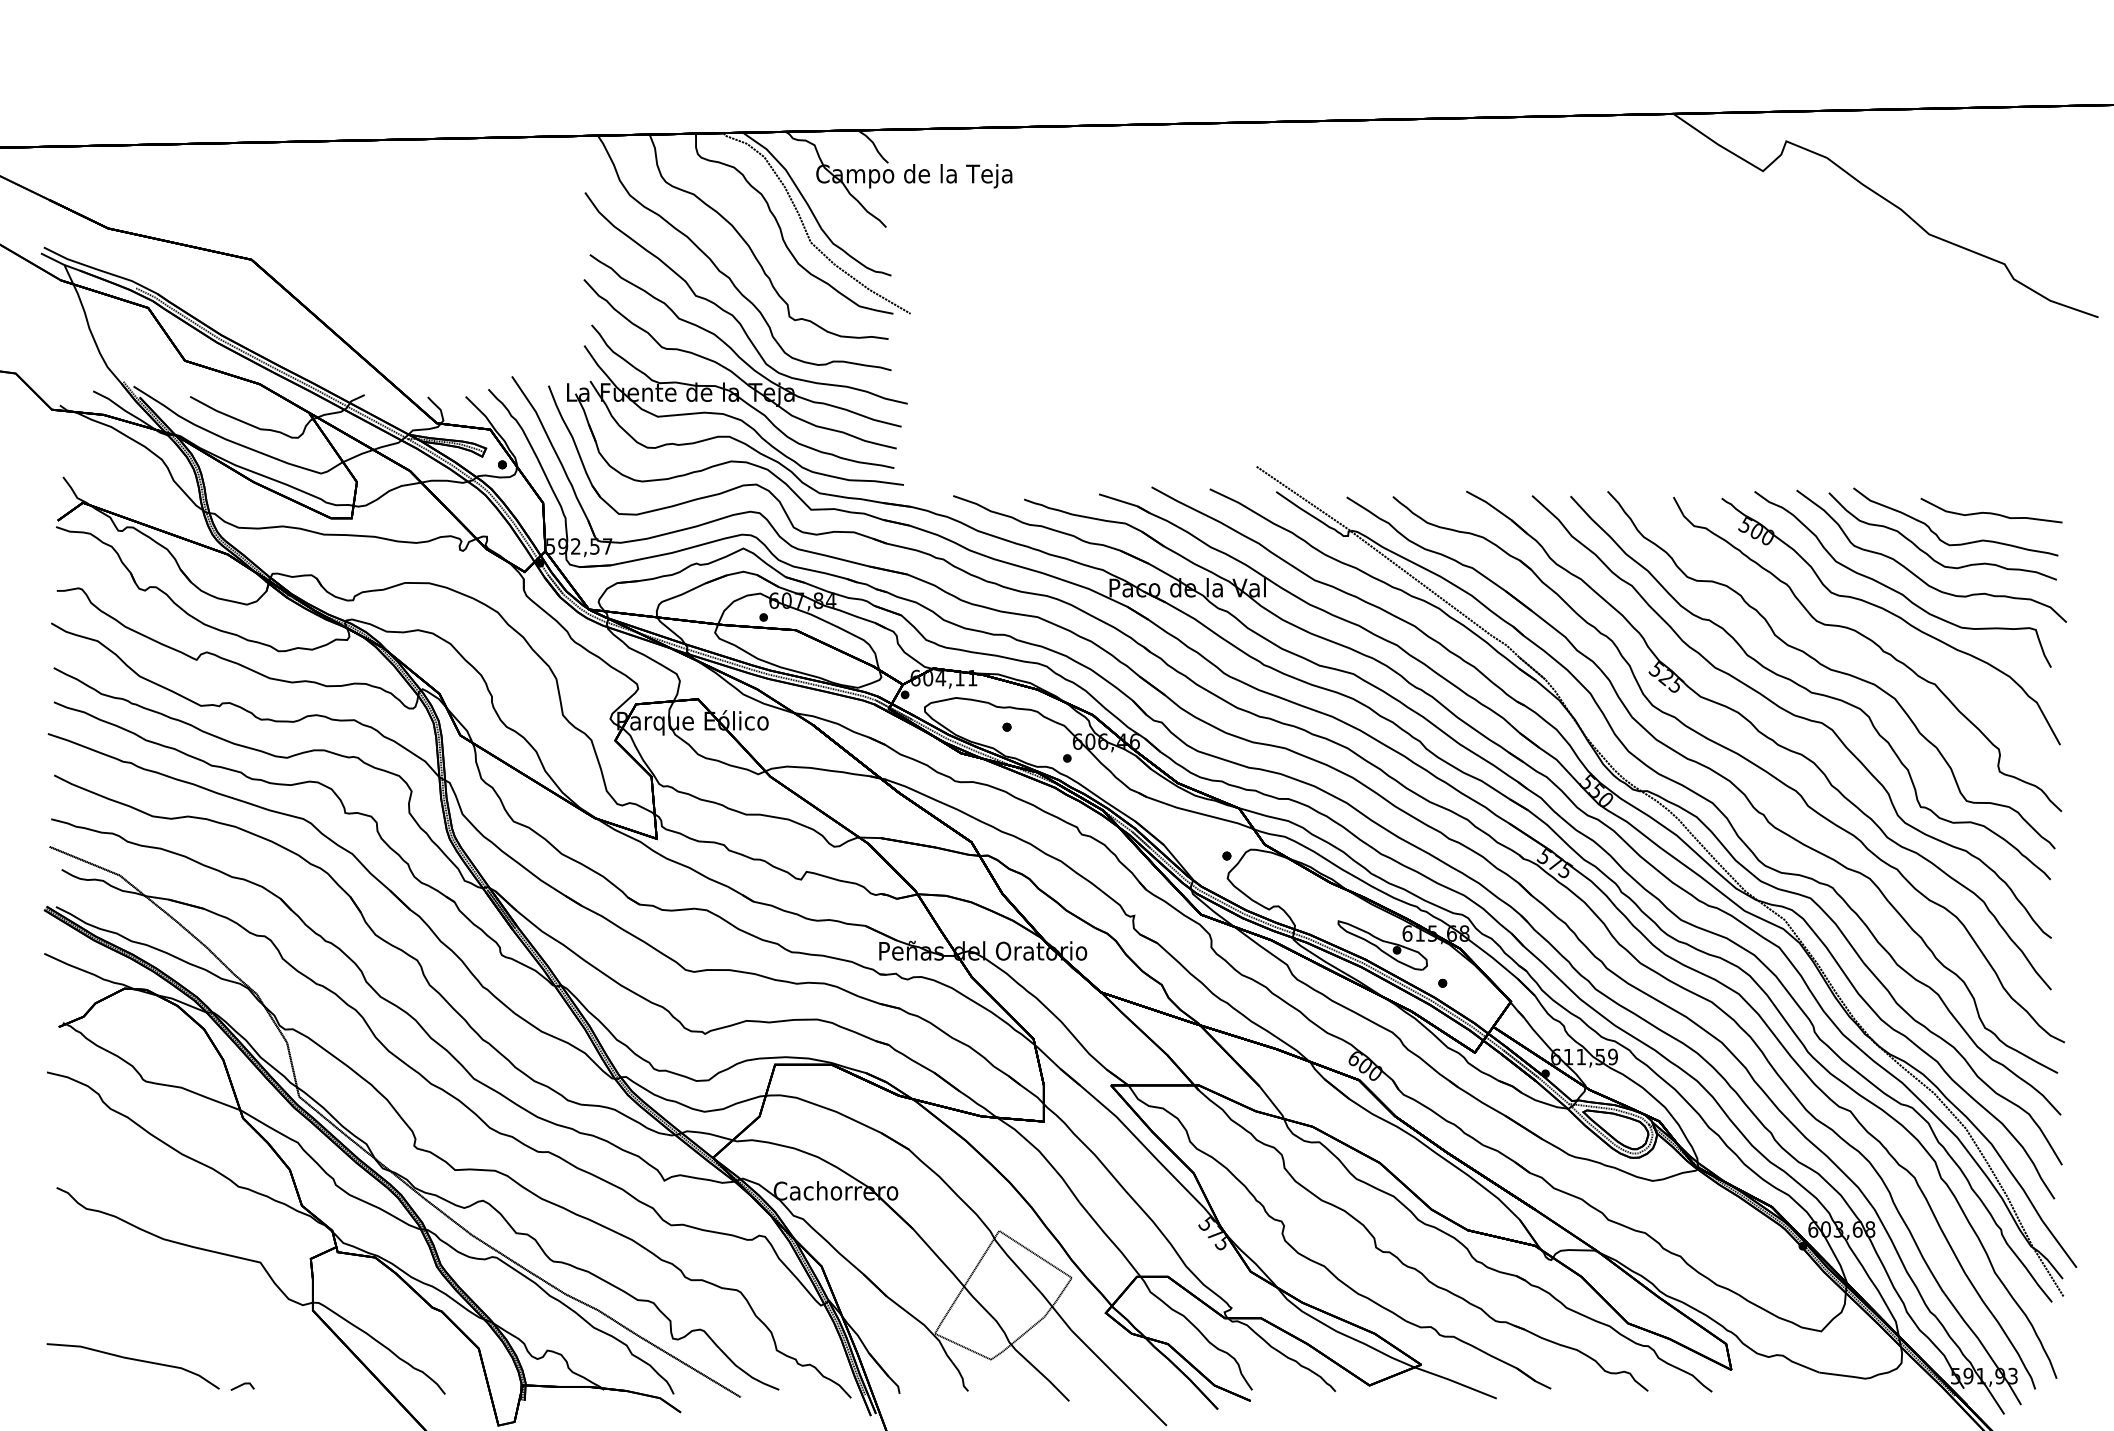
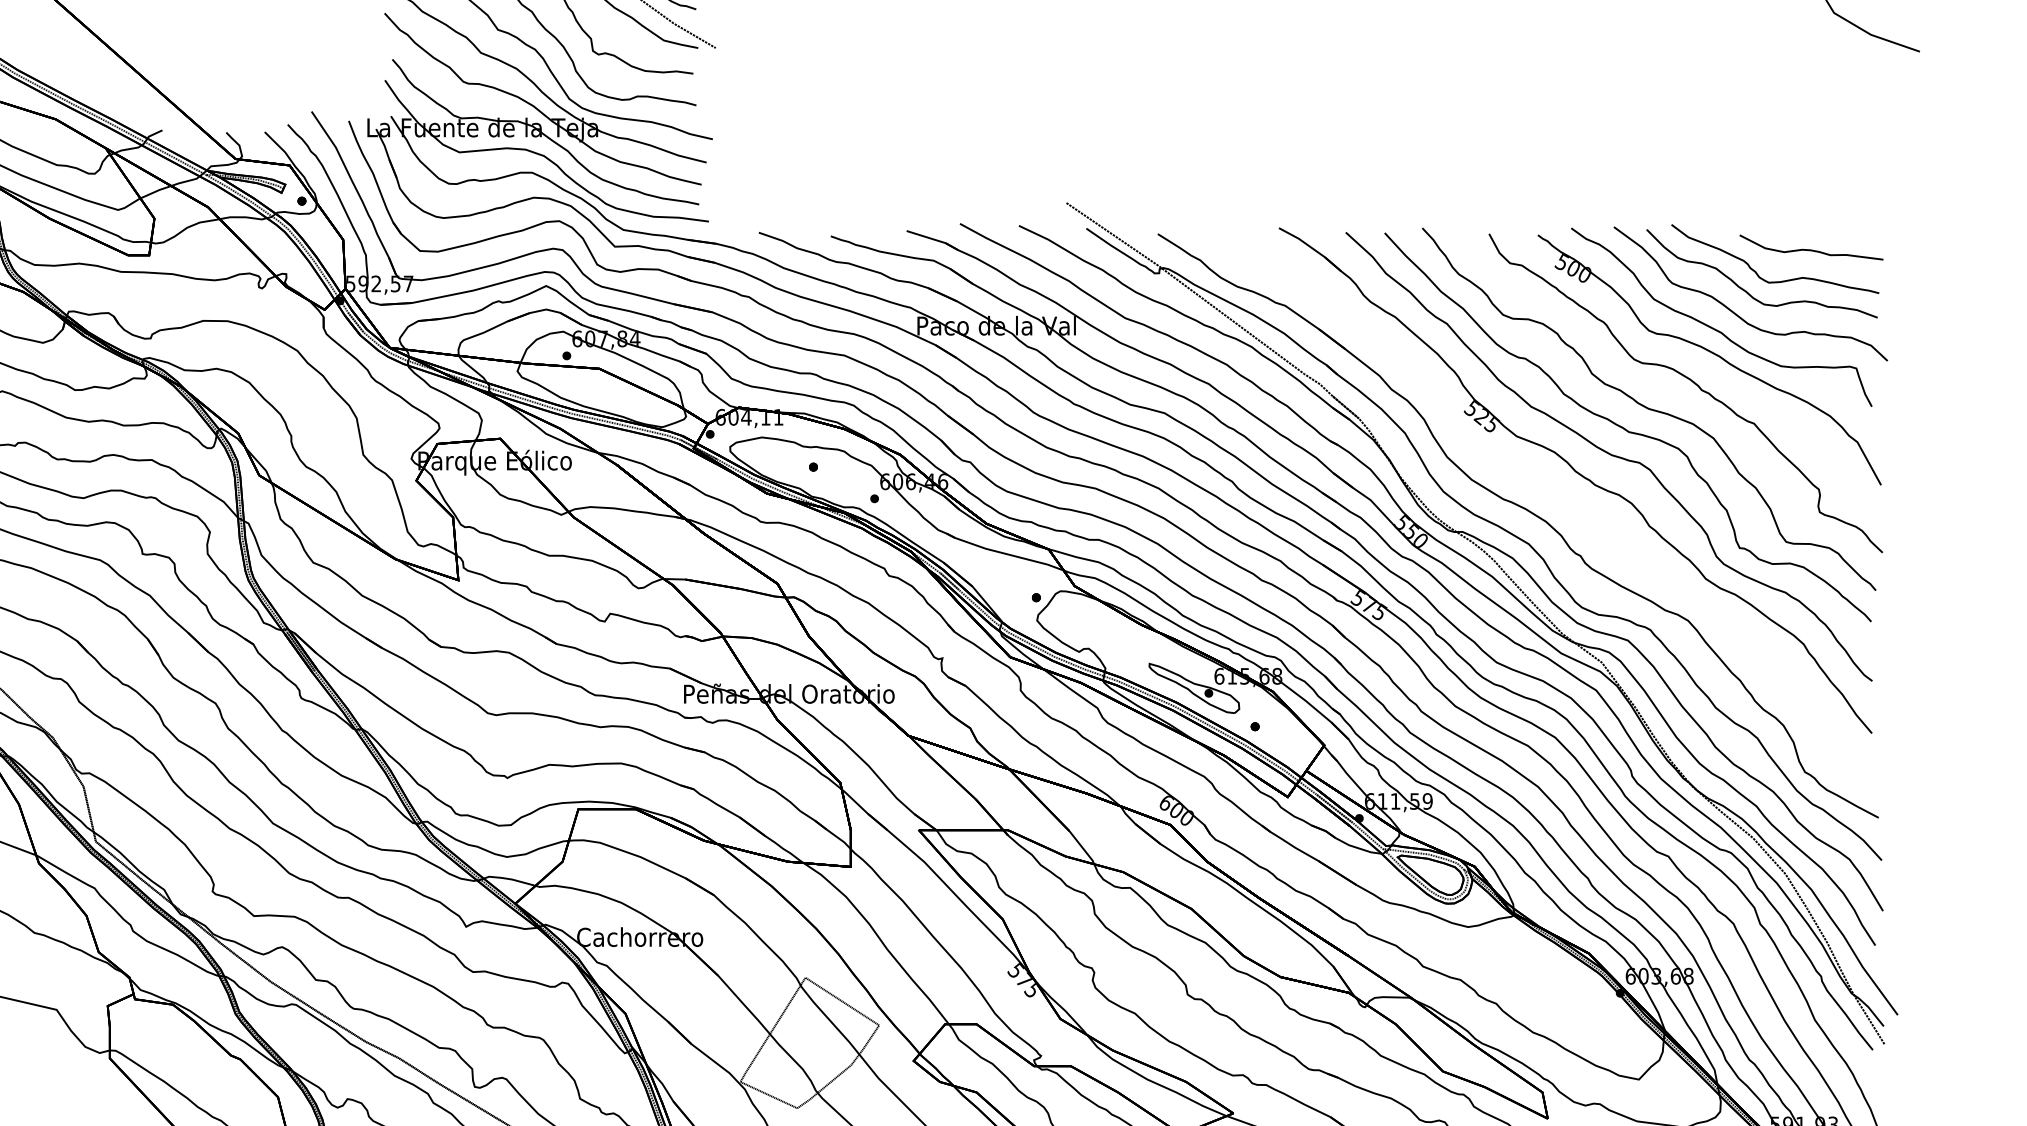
part: (1736, 754) -> (1552, 494), removed

